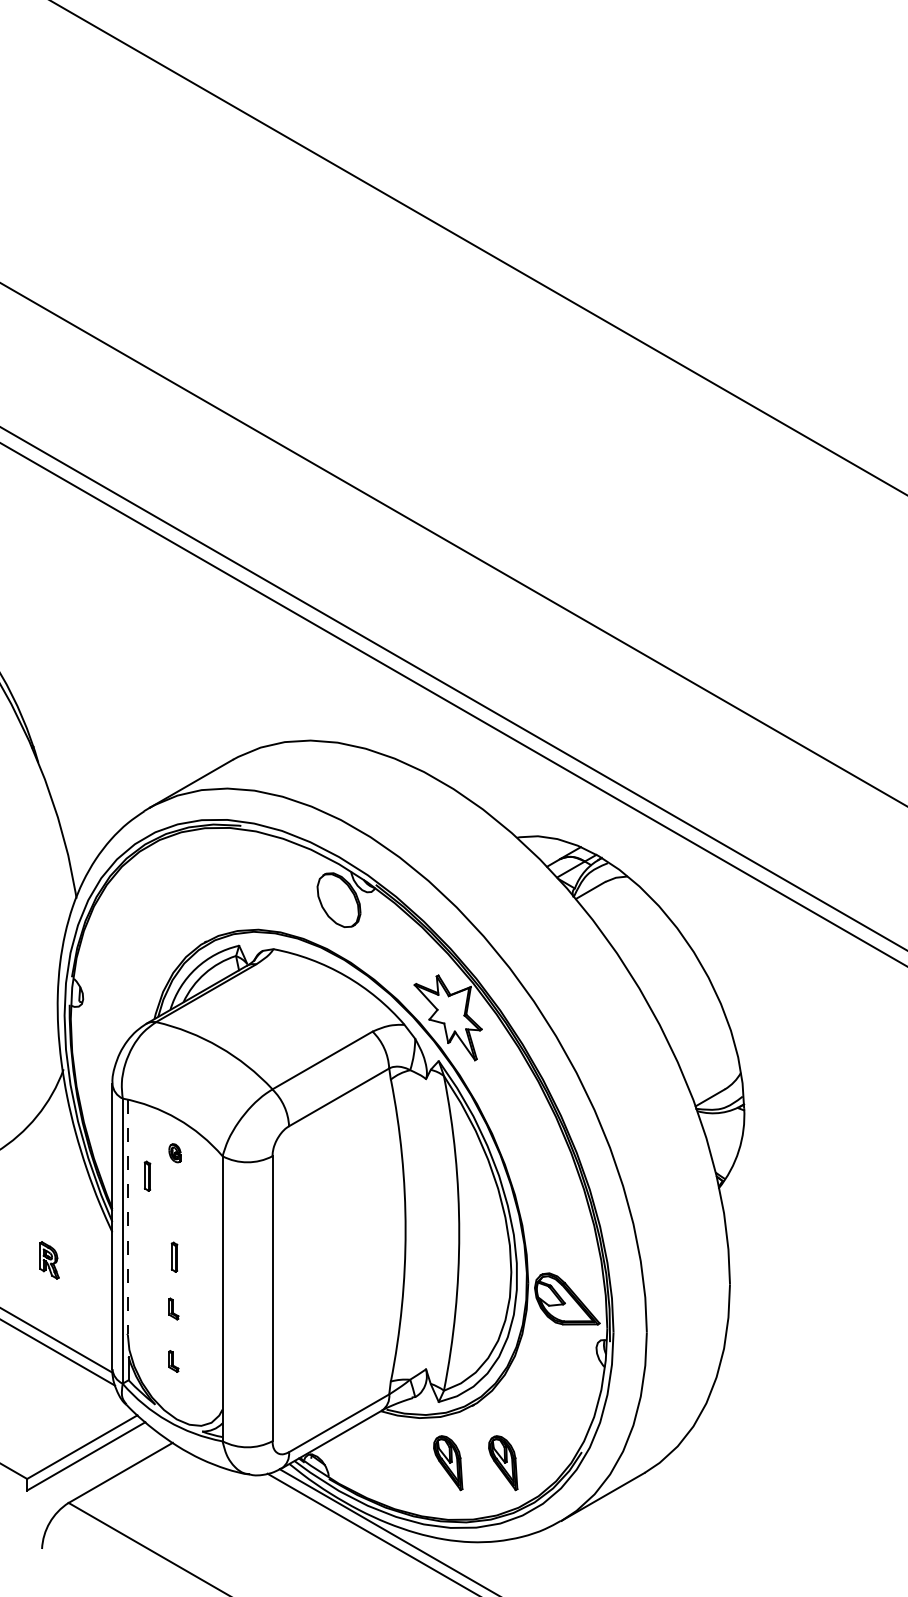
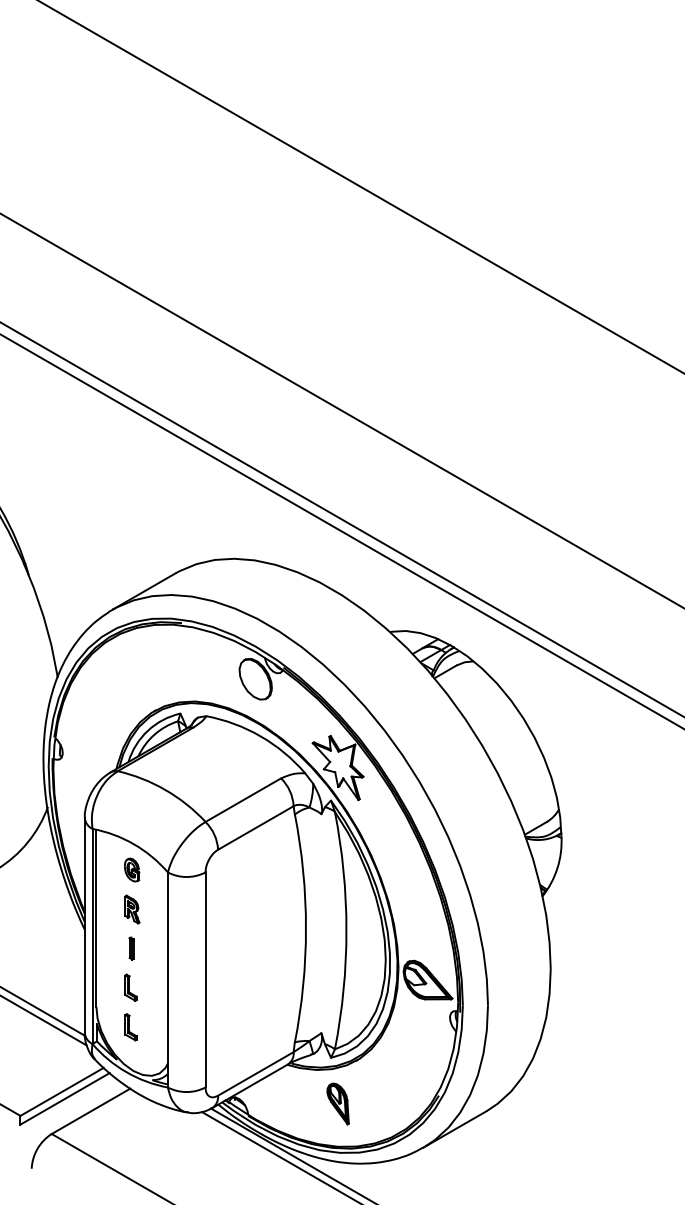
part: (174, 1153) -> (131, 870), size x1.67
part: (147, 1175) -> (111, 886), removed
line: (127, 1216) -> (96, 917), dashed -> solid
part: (49, 1260) -> (132, 909), moved
part: (173, 1308) -> (130, 987), size x1.67
part: (173, 1361) -> (130, 1027), size x1.67
part: (503, 1463) -> (379, 1104), removed

